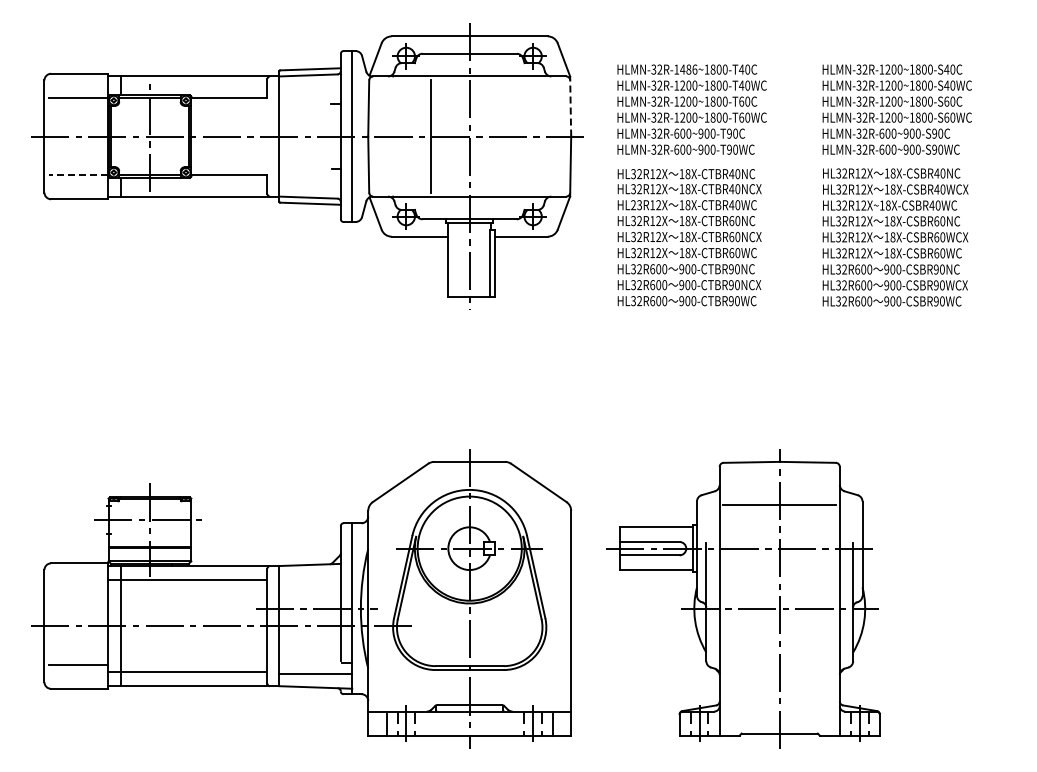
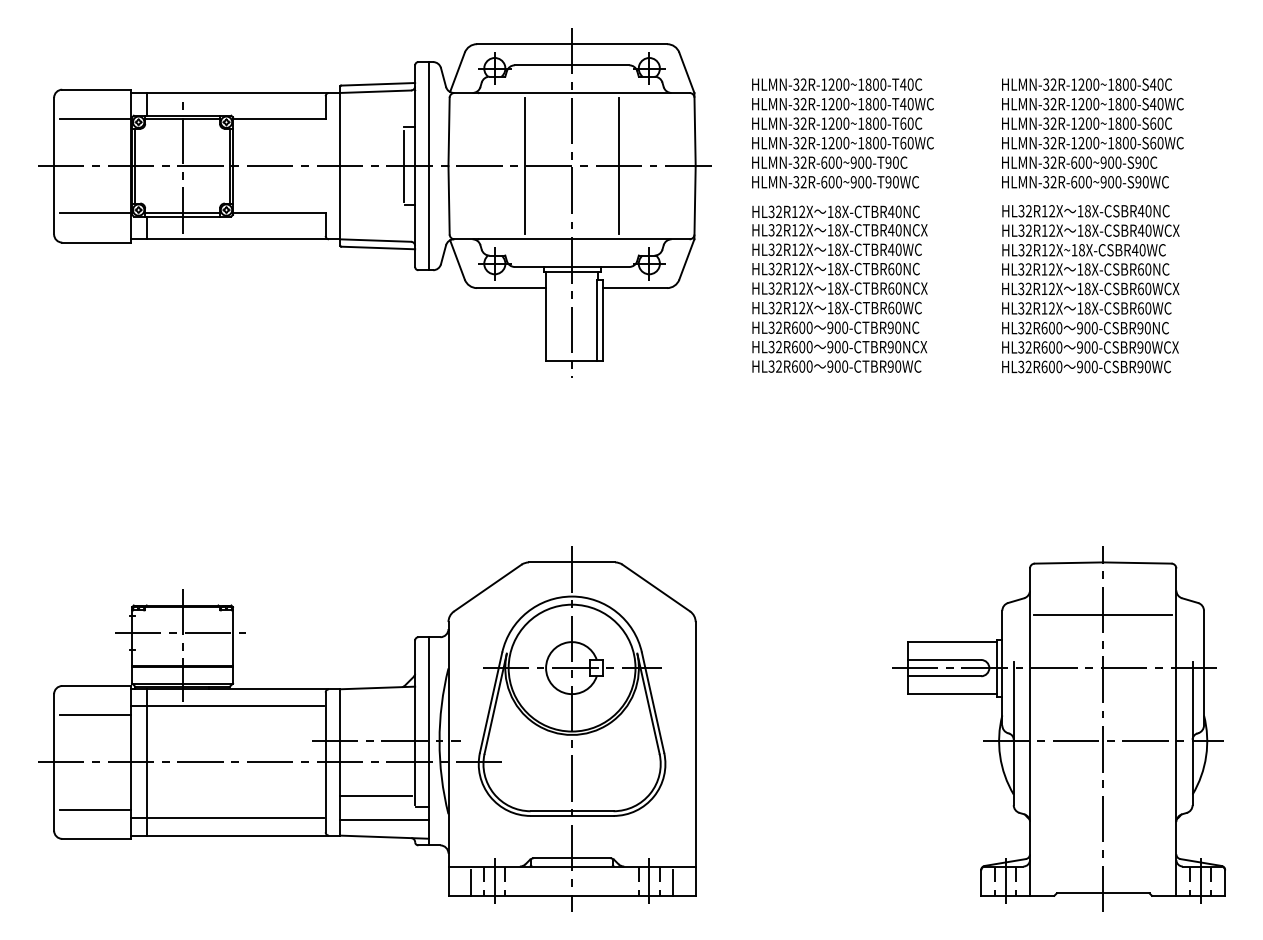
text: (688, 69) -> (838, 84), HLMN-32R-1486~1800-T40C -> HLMN-32R-1200~1800-T40C
line: (570, 106) -> (694, 129), dashed -> solid
line: (331, 136) -> (403, 166), added
line: (508, 136) -> (619, 166), added
line: (78, 175) -> (95, 213), dashed -> solid
text: (636, 205) -> (775, 250), HL23R12X -> HL32R12X
line: (78, 587) -> (95, 715), added
part: (743, 598) -> (1059, 728), moved
line: (308, 653) -> (375, 795), added

